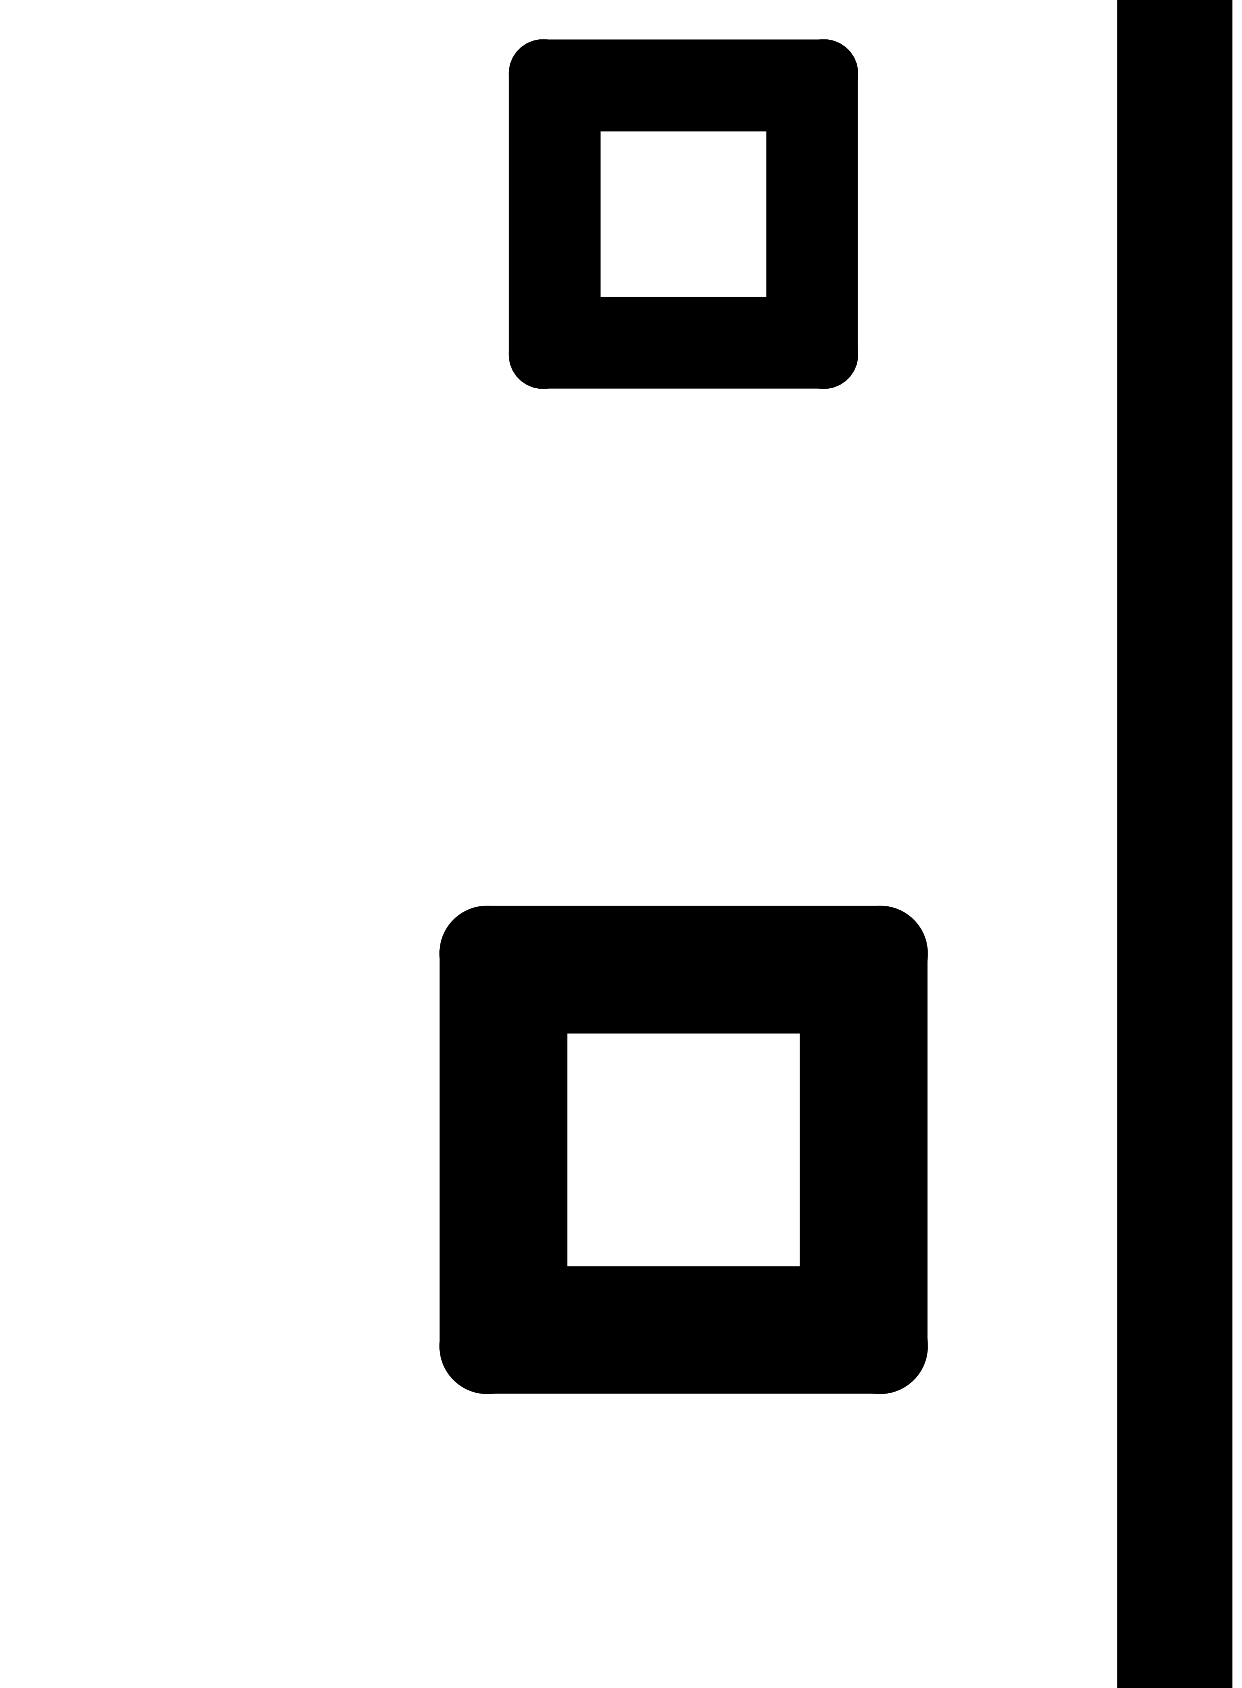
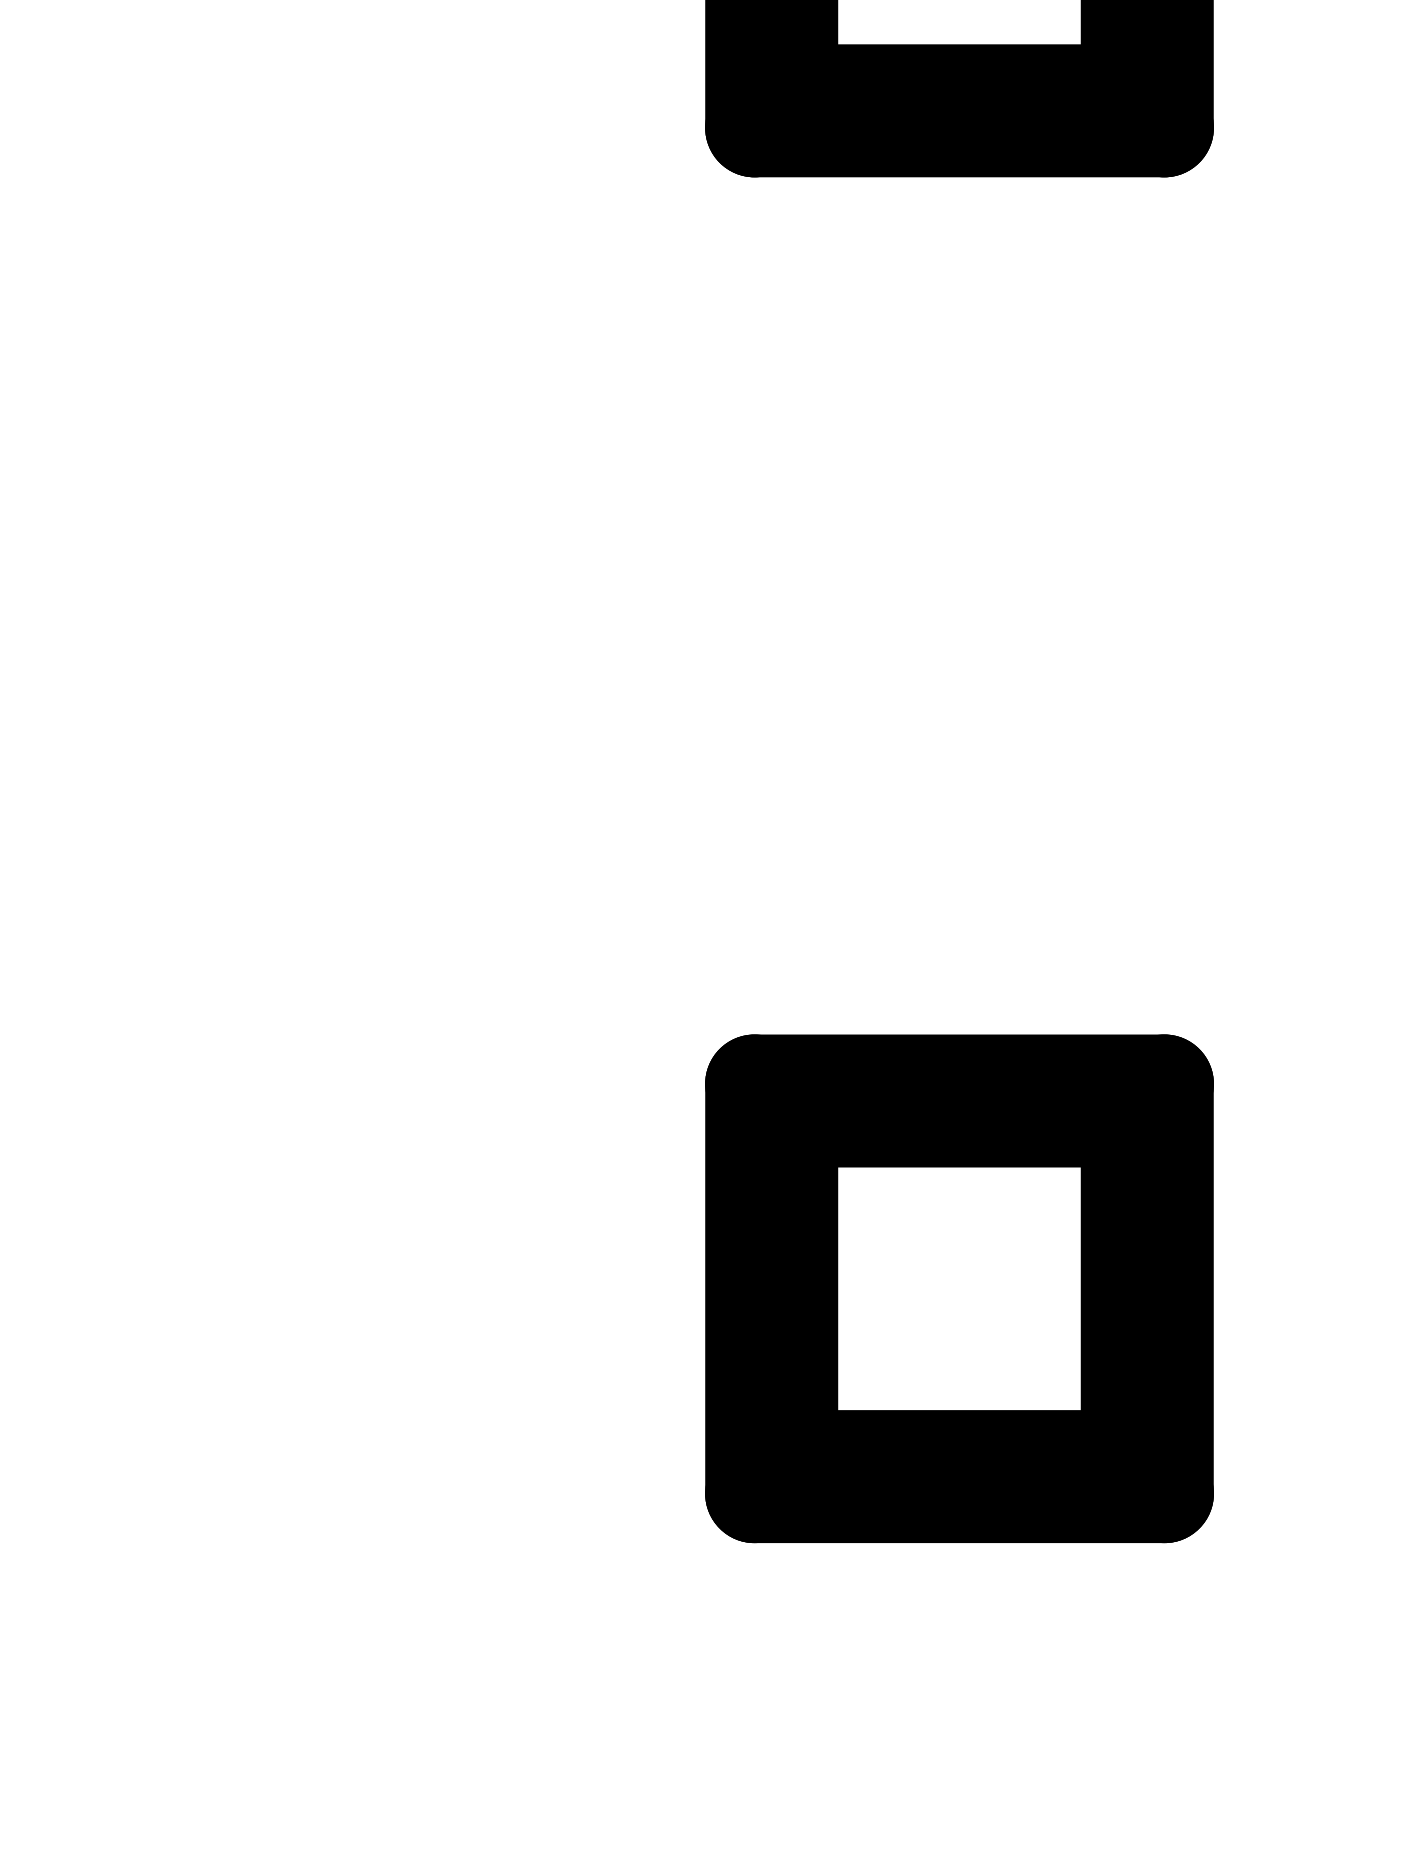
part: (682, 1149) -> (958, 1288), size x0.71

